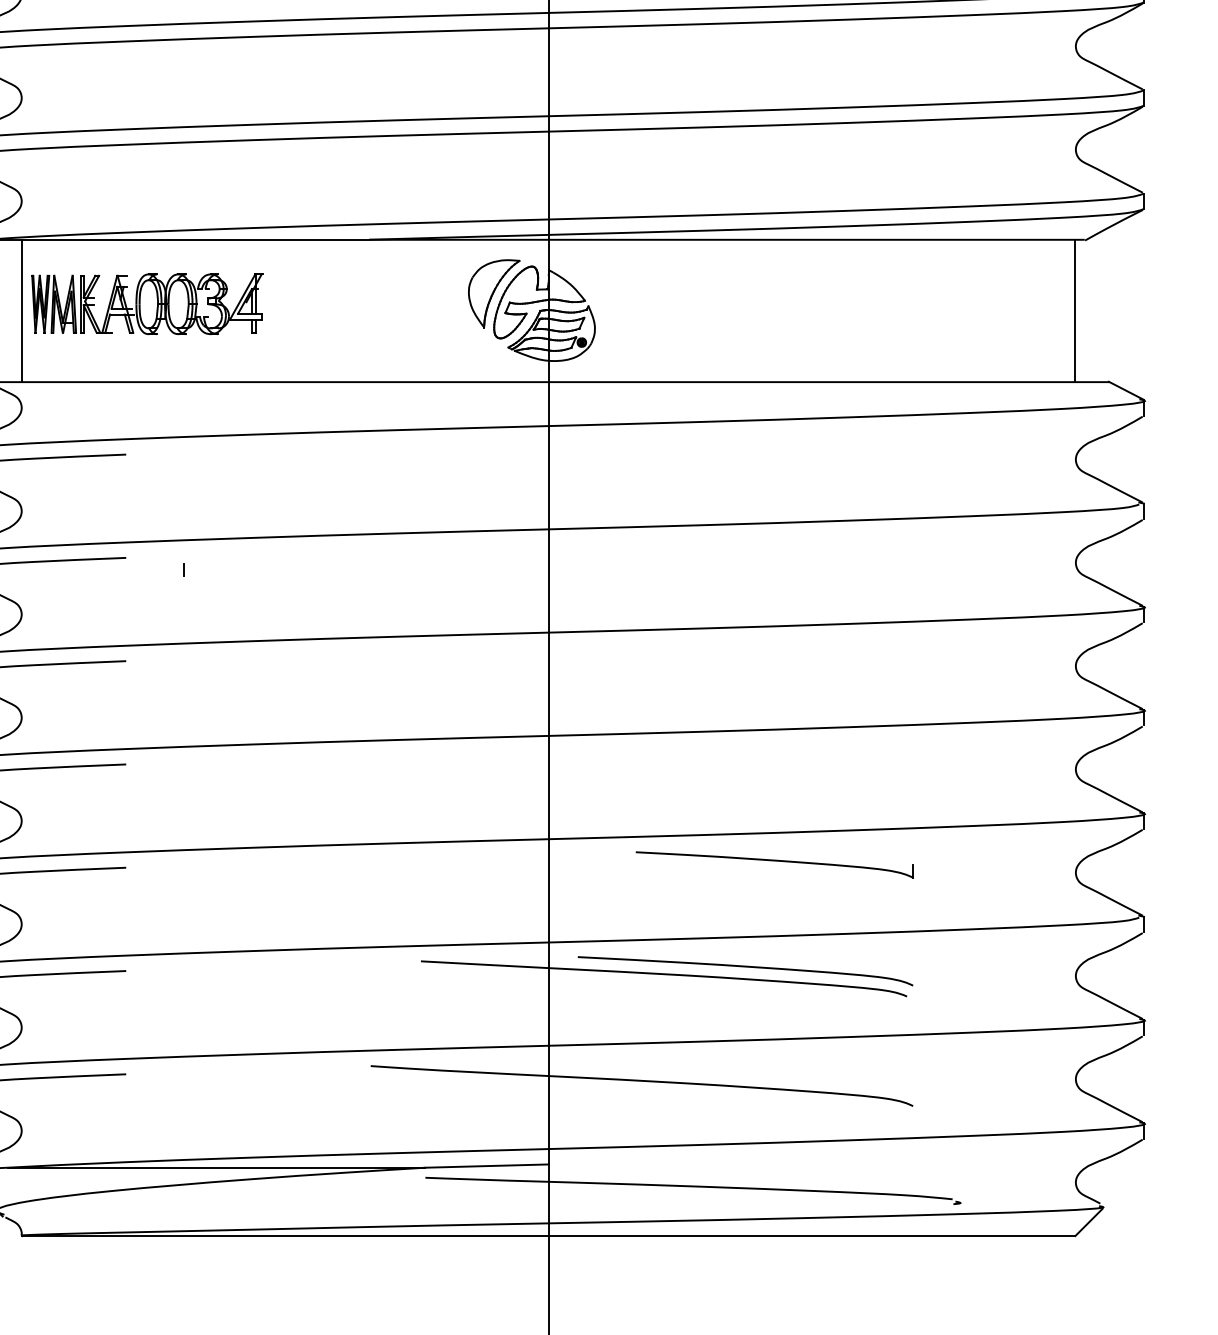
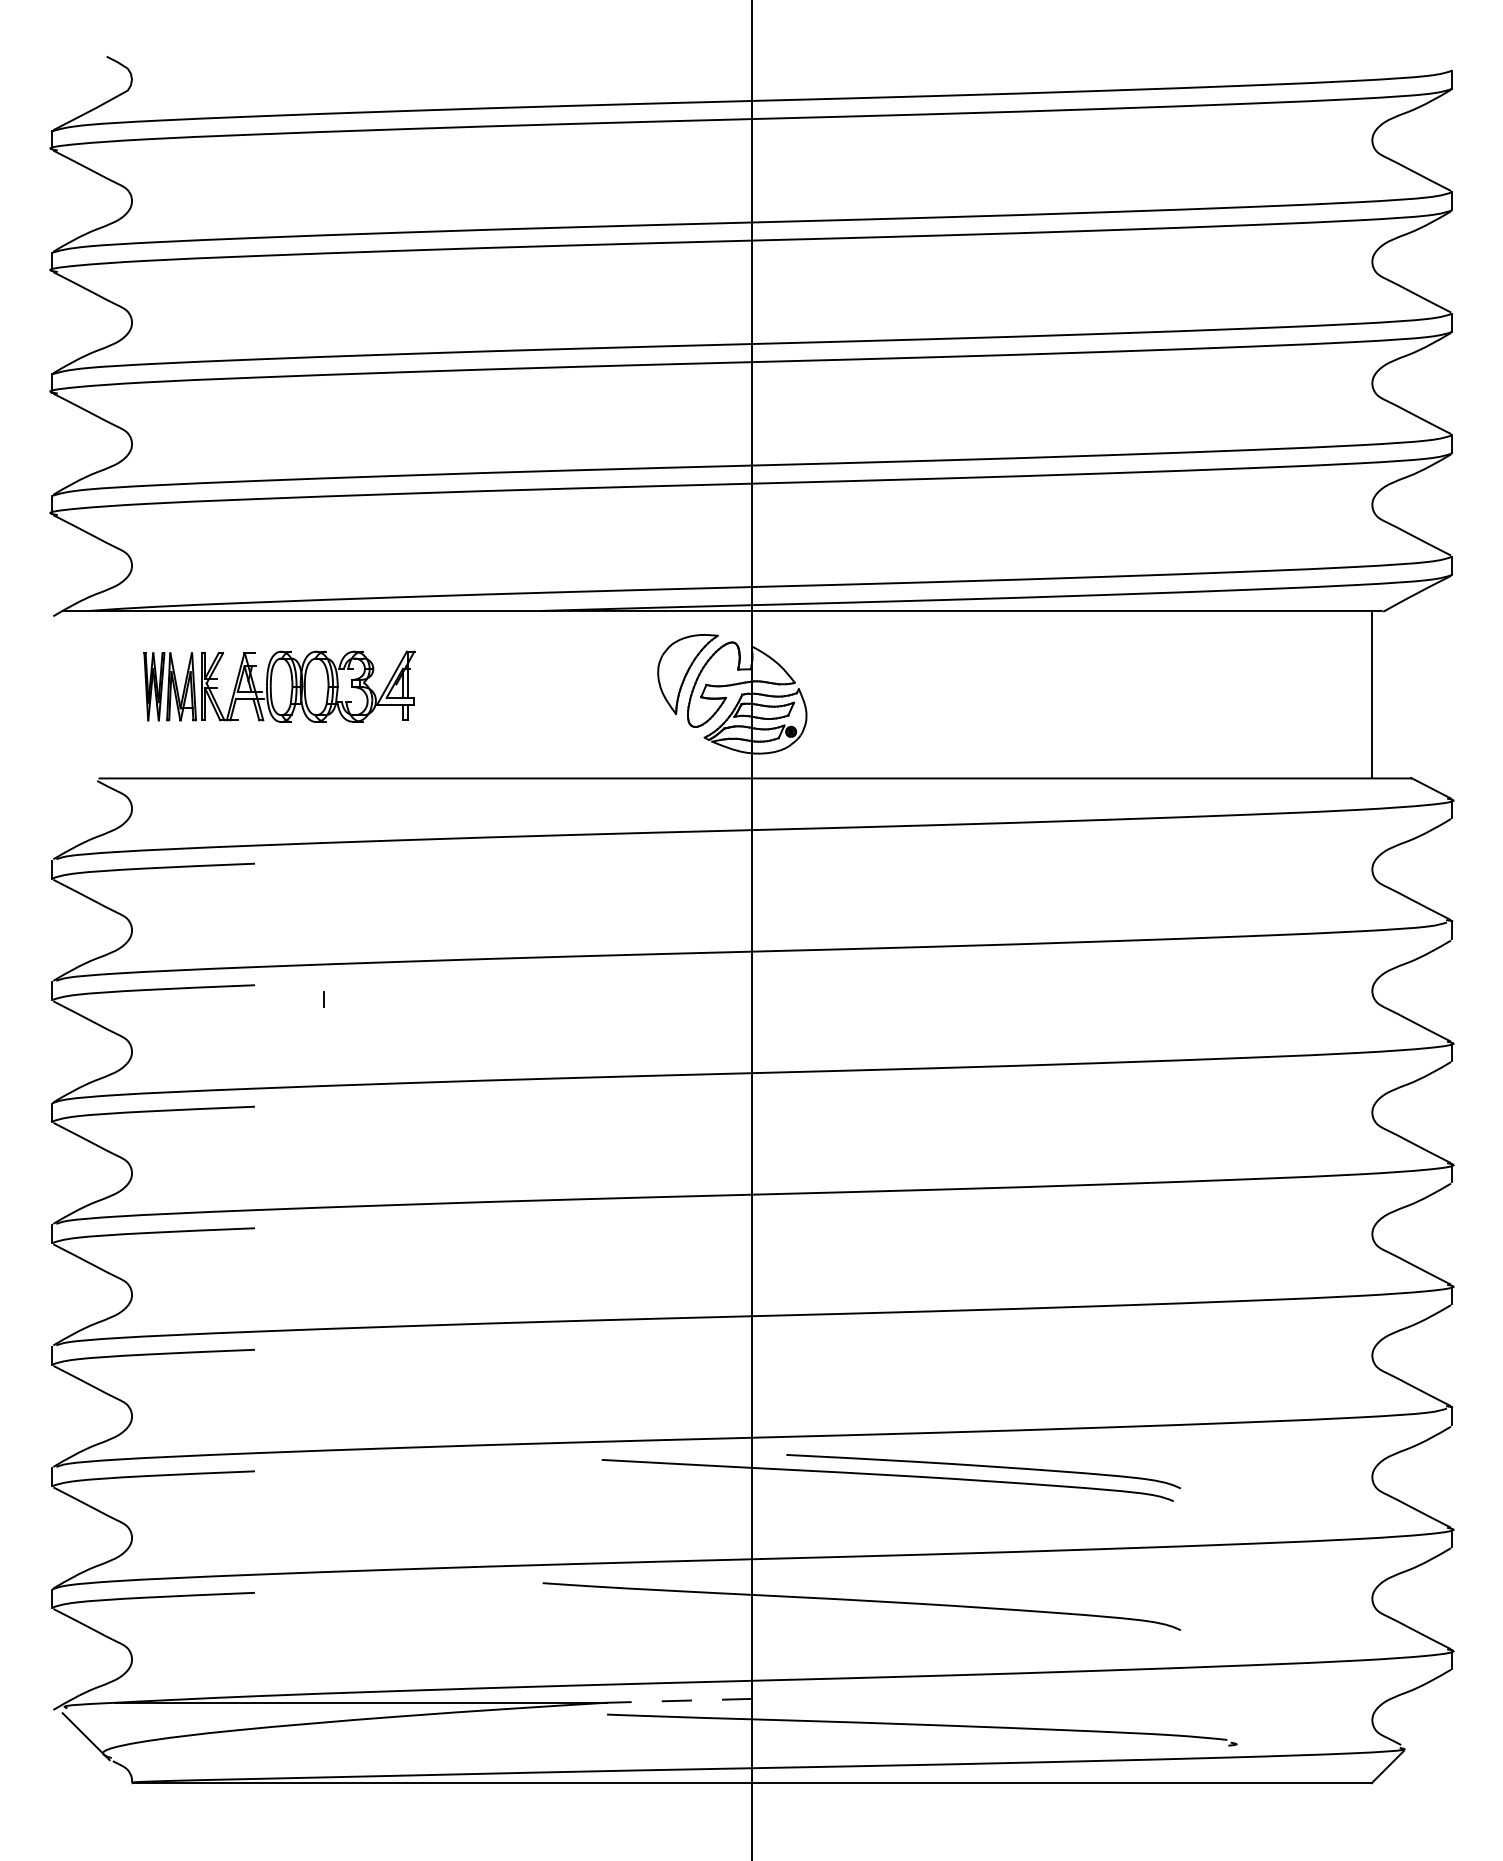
line: (22, 310) -> (132, 694), removed
part: (774, 864) -> (1017, 1346), removed
line: (487, 1165) -> (679, 1700), solid -> dashed

